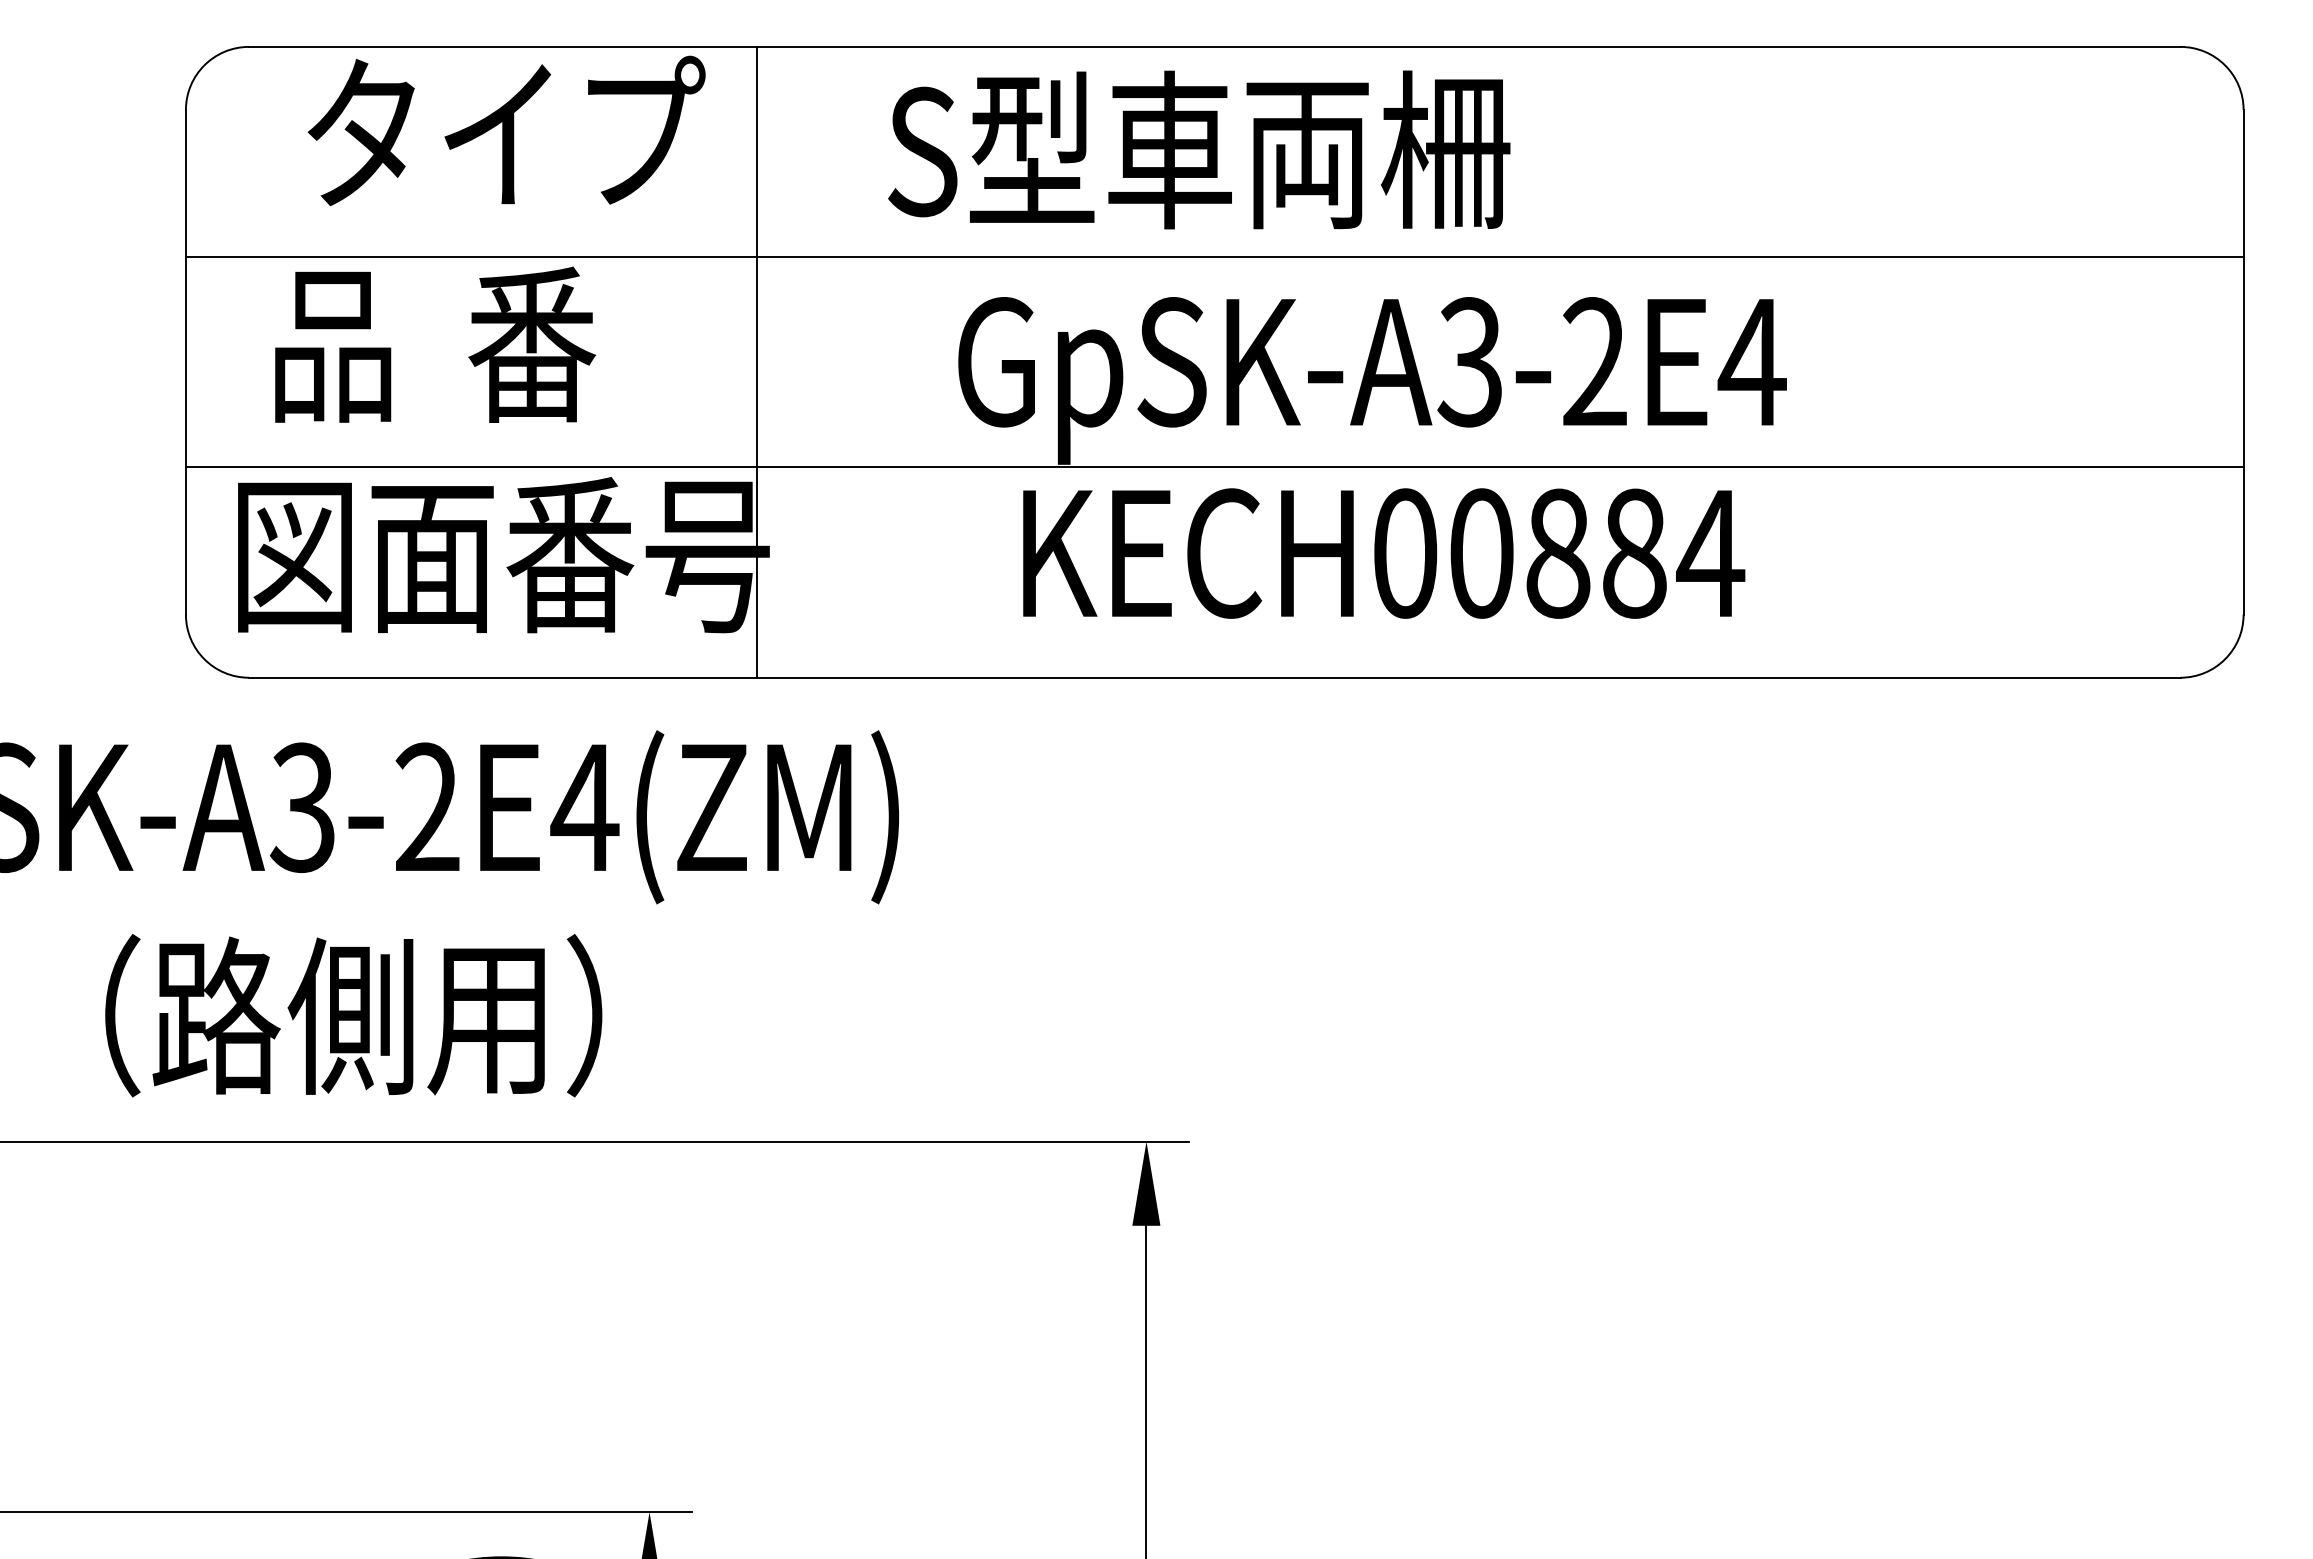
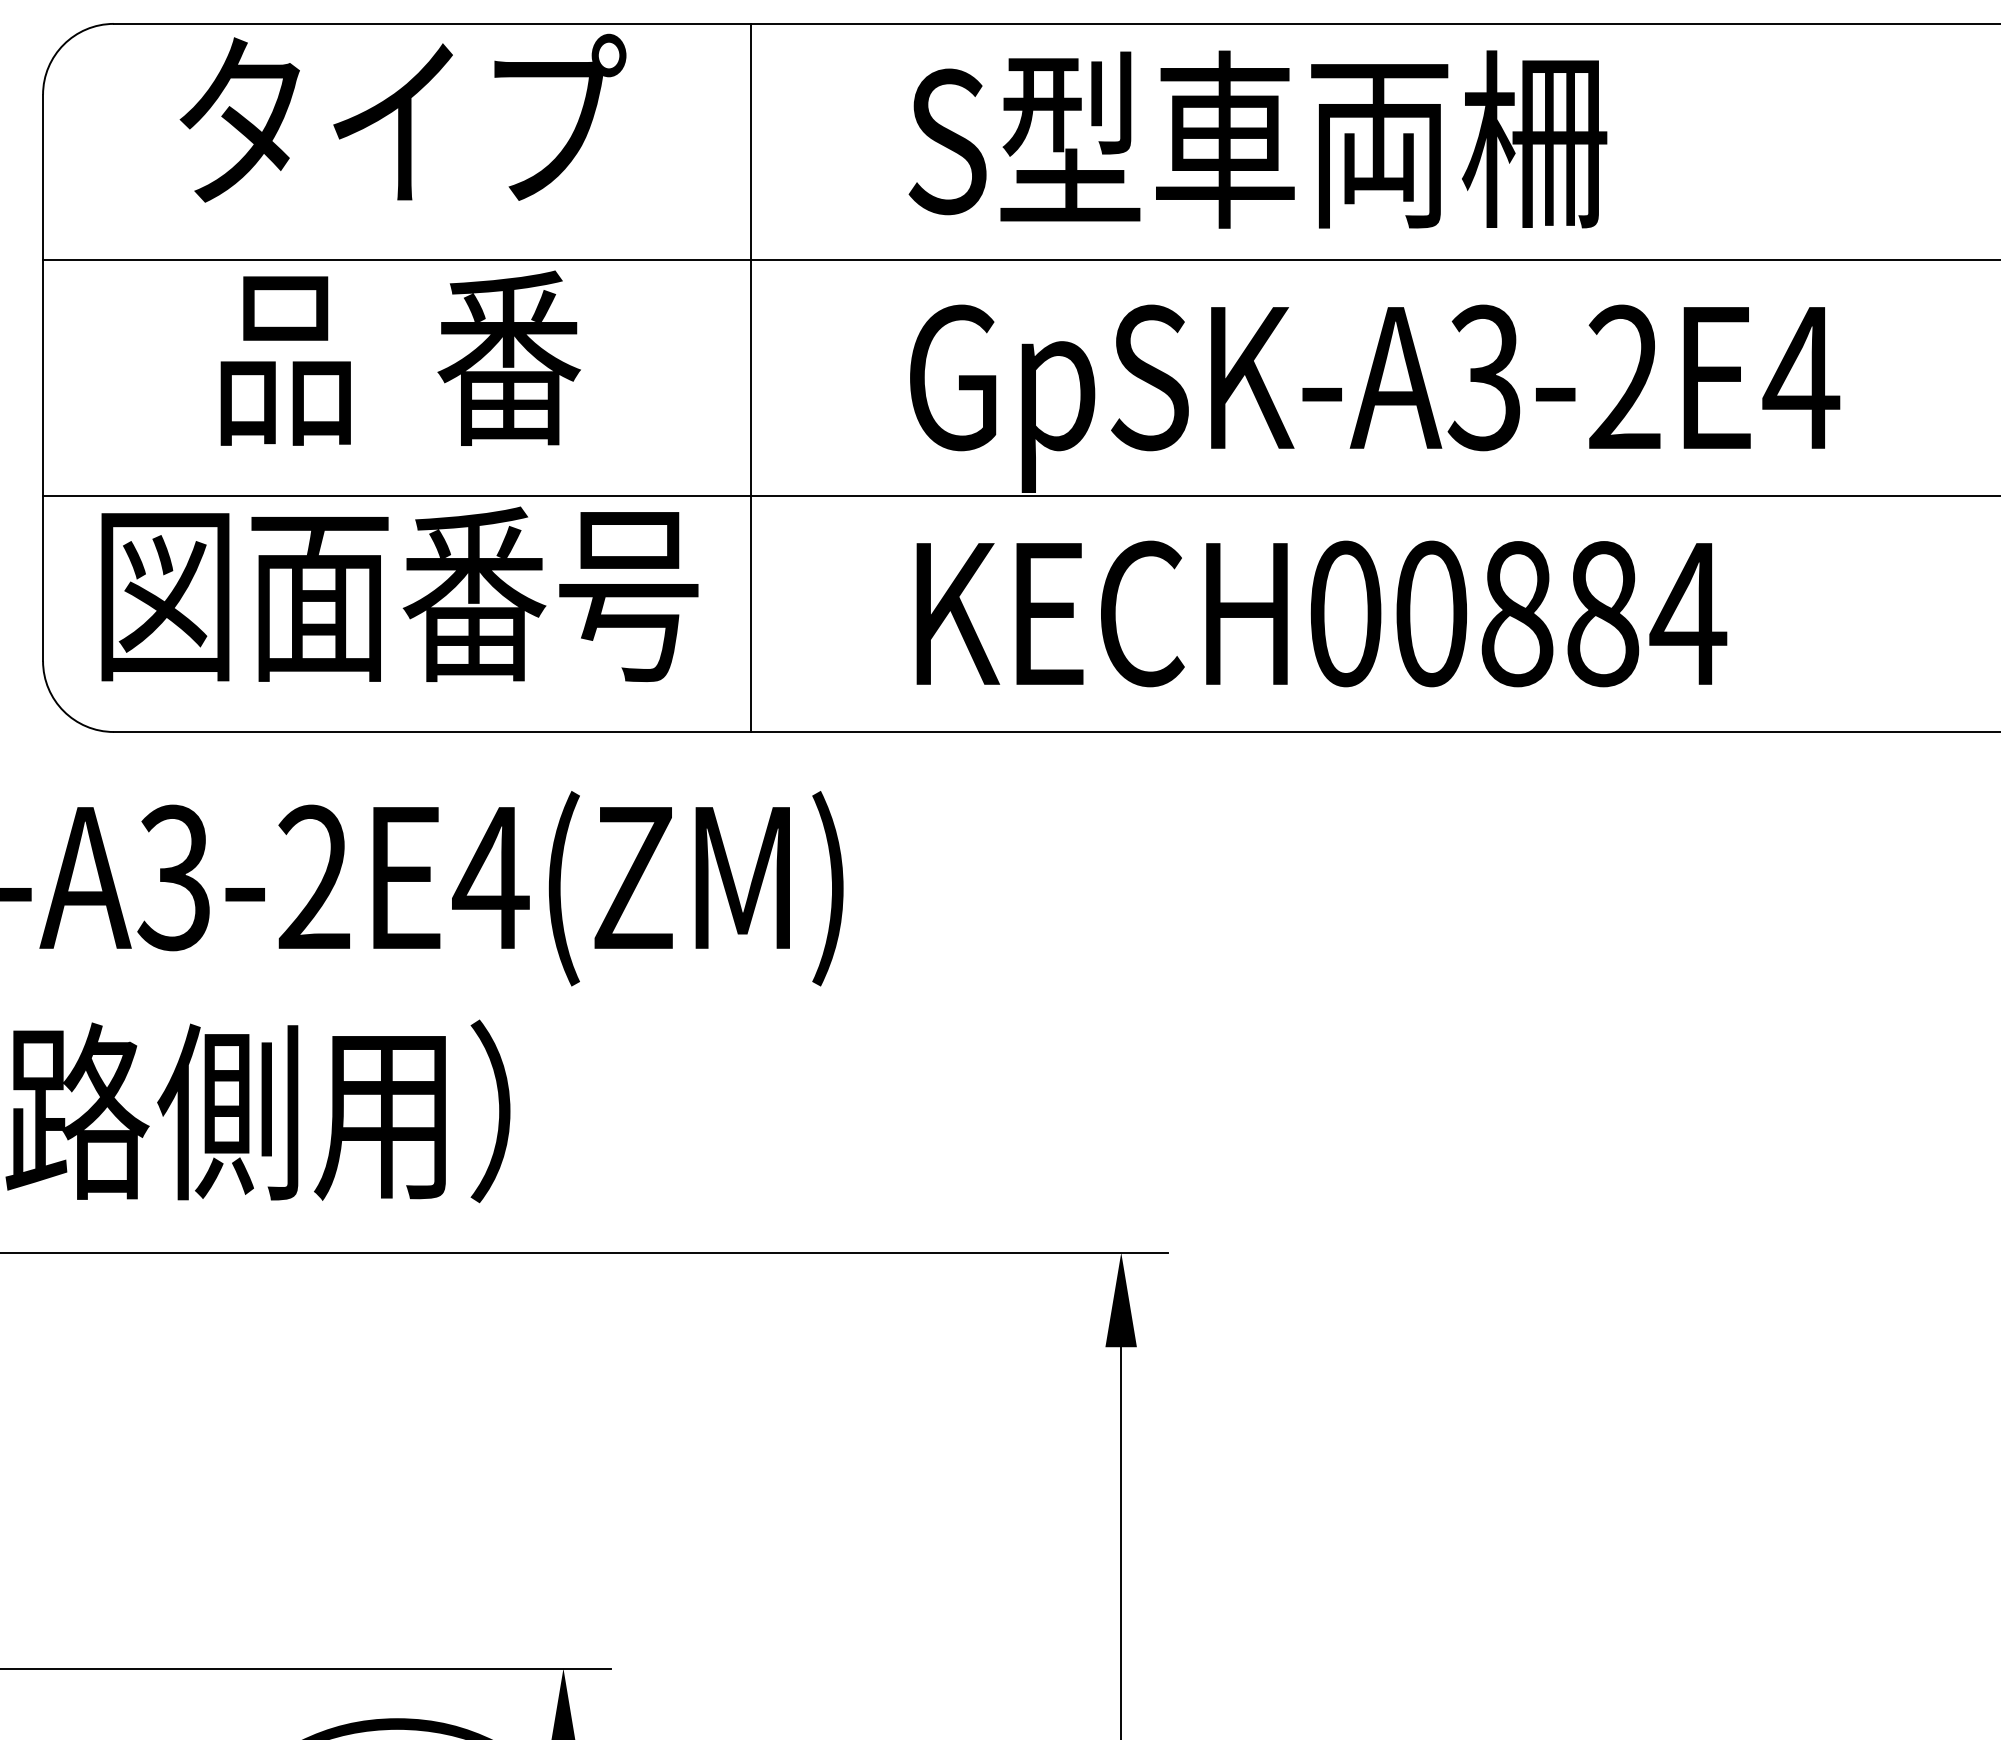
text: (1199, 149) -> (1258, 139), moved
text: (435, 344) -> (400, 357), moved
line: (756, 361) -> (750, 377), moved
text: (1384, 553) -> (1322, 613), moved

